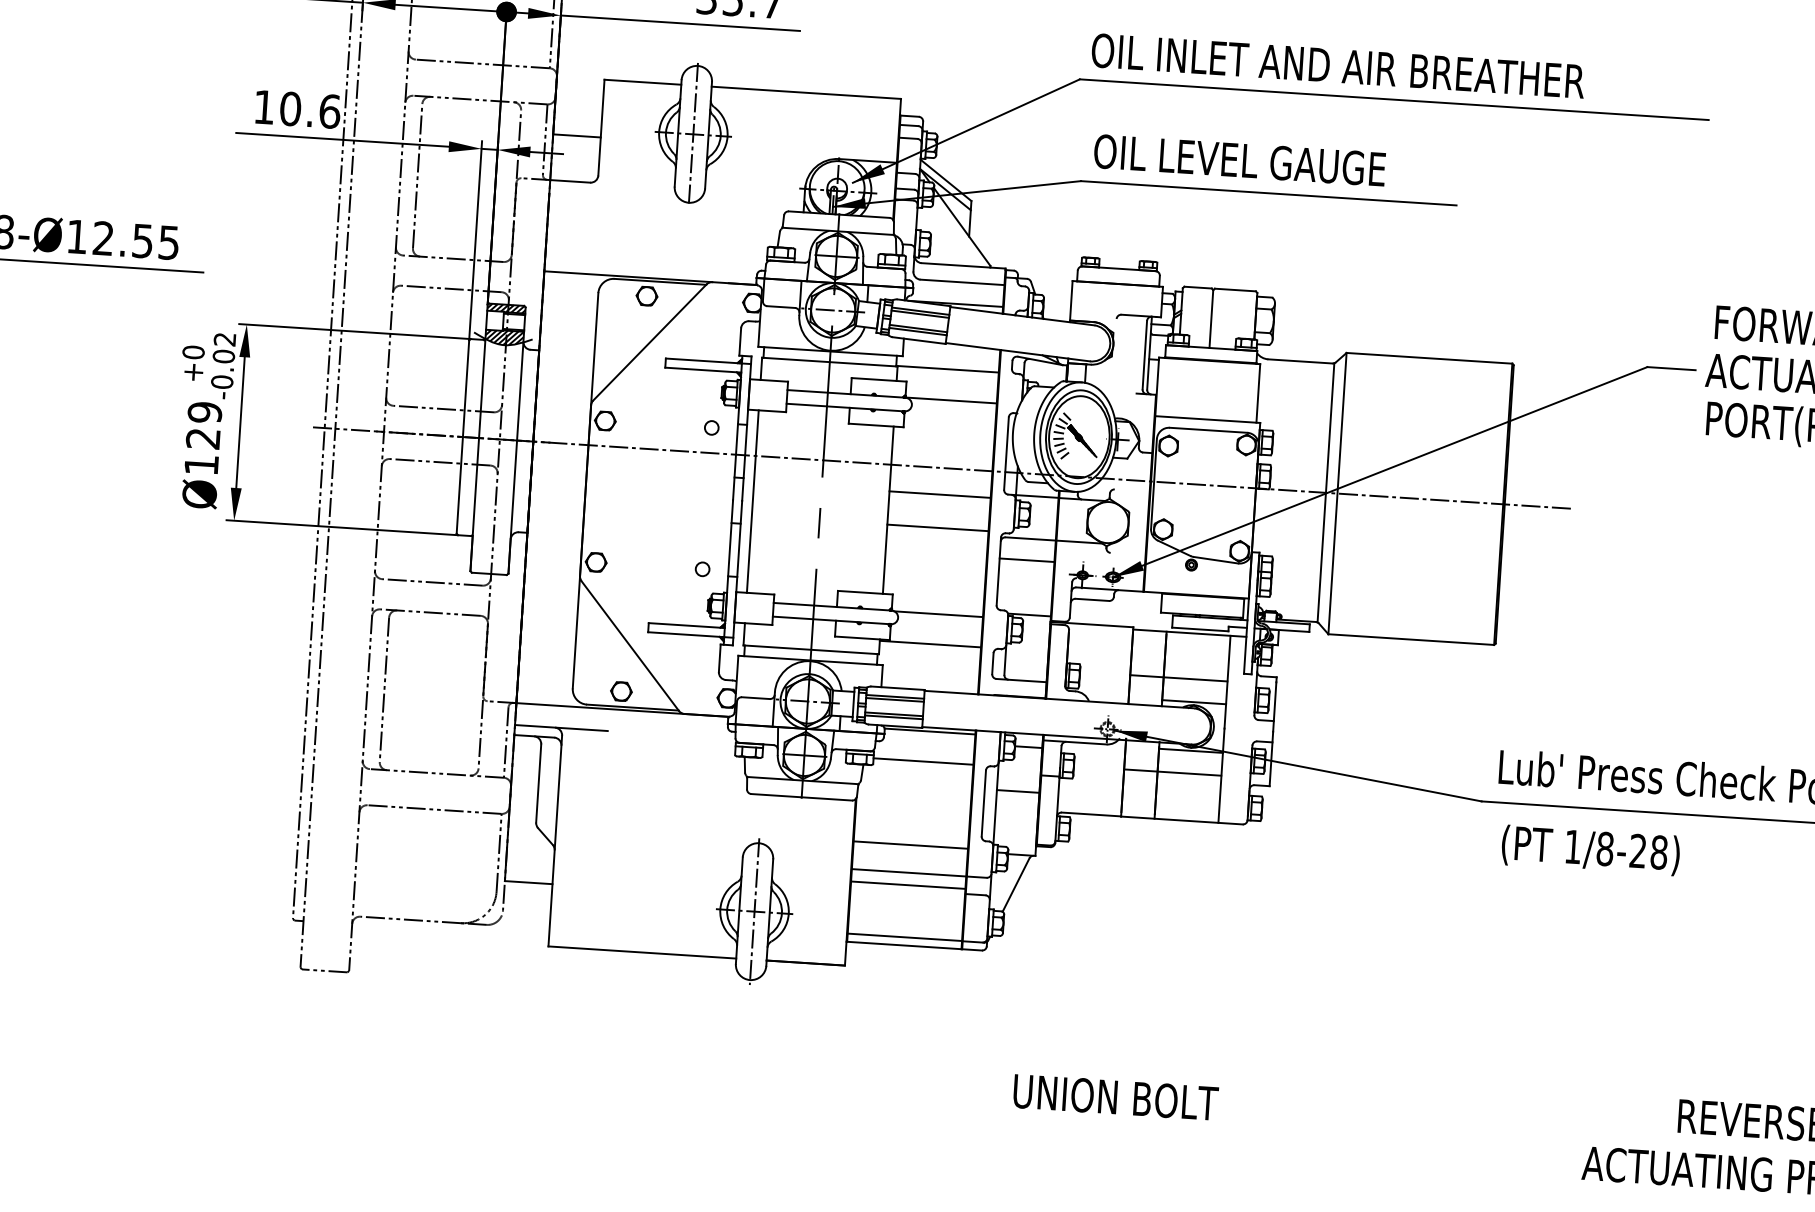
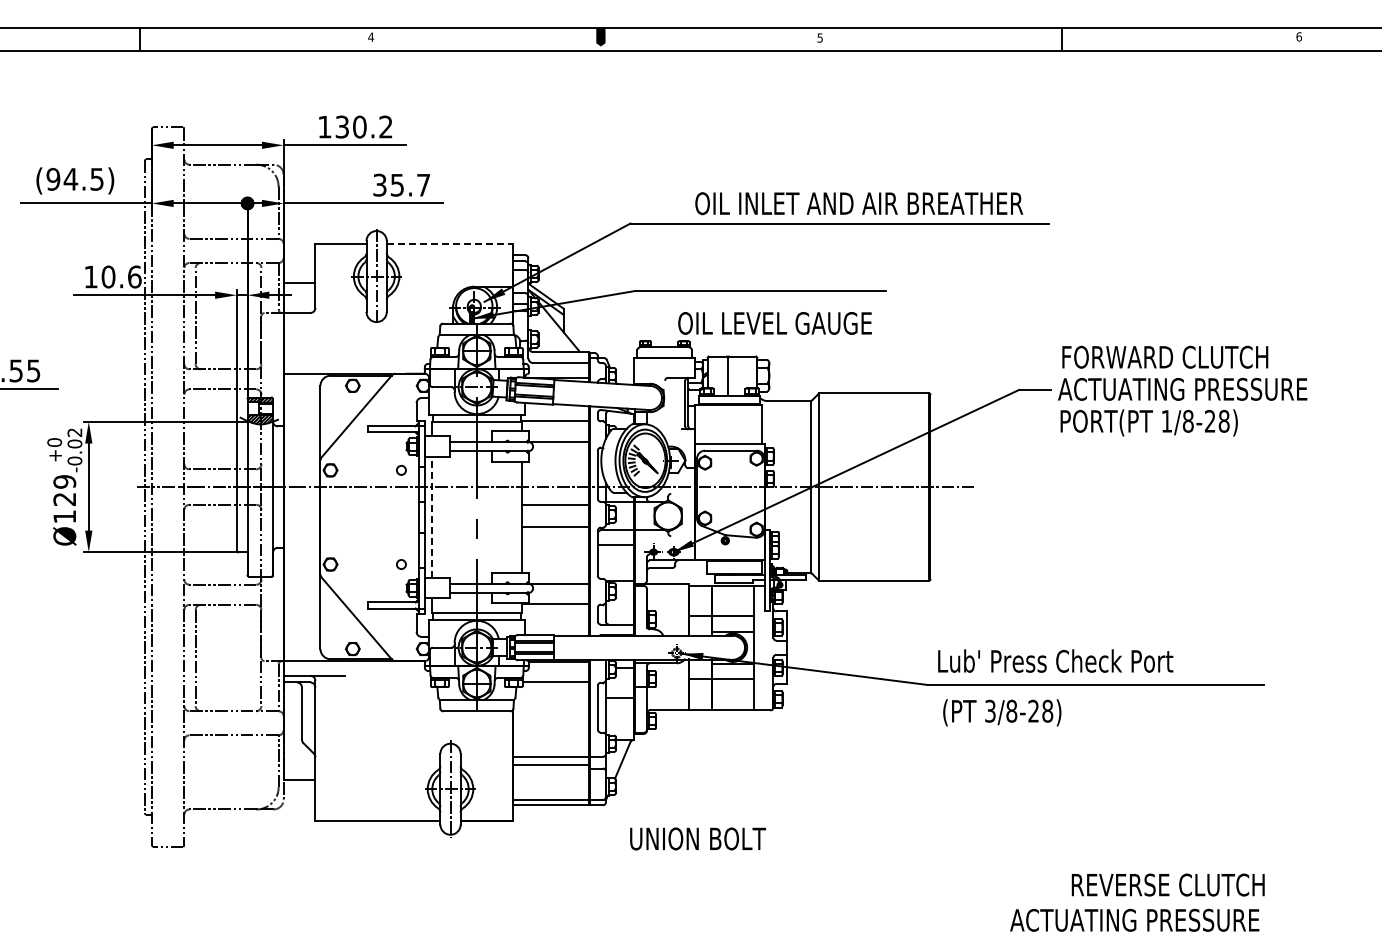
text: (1338, 65) -> (859, 203), moved
line: (807, 93) -> (450, 244), solid -> dashed
text: (1239, 160) -> (774, 323), moved
line: (752, 501) -> (431, 517), solid -> dashed
line: (911, 845) -> (551, 738), removed
text: (1573, 845) -> (990, 710), 1/8-28) -> 3/8-28)
text: (1115, 1096) -> (697, 838), moved

